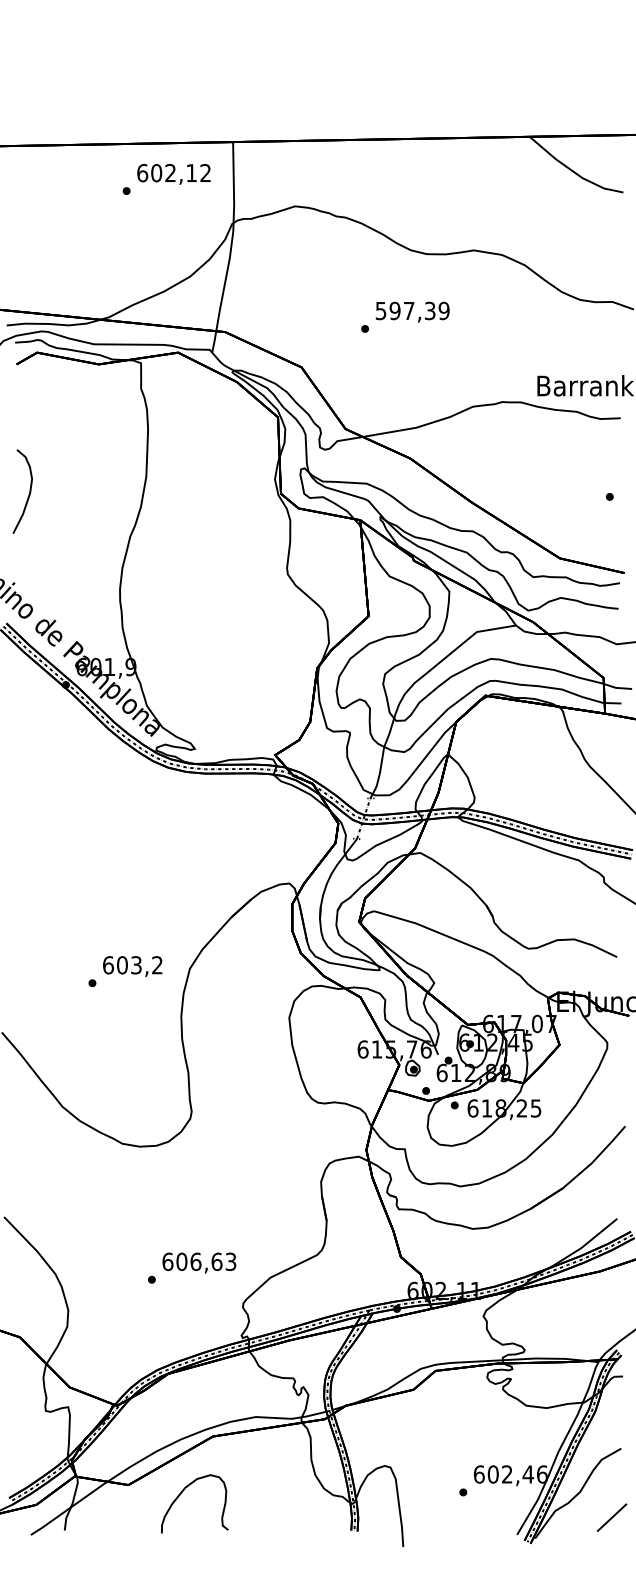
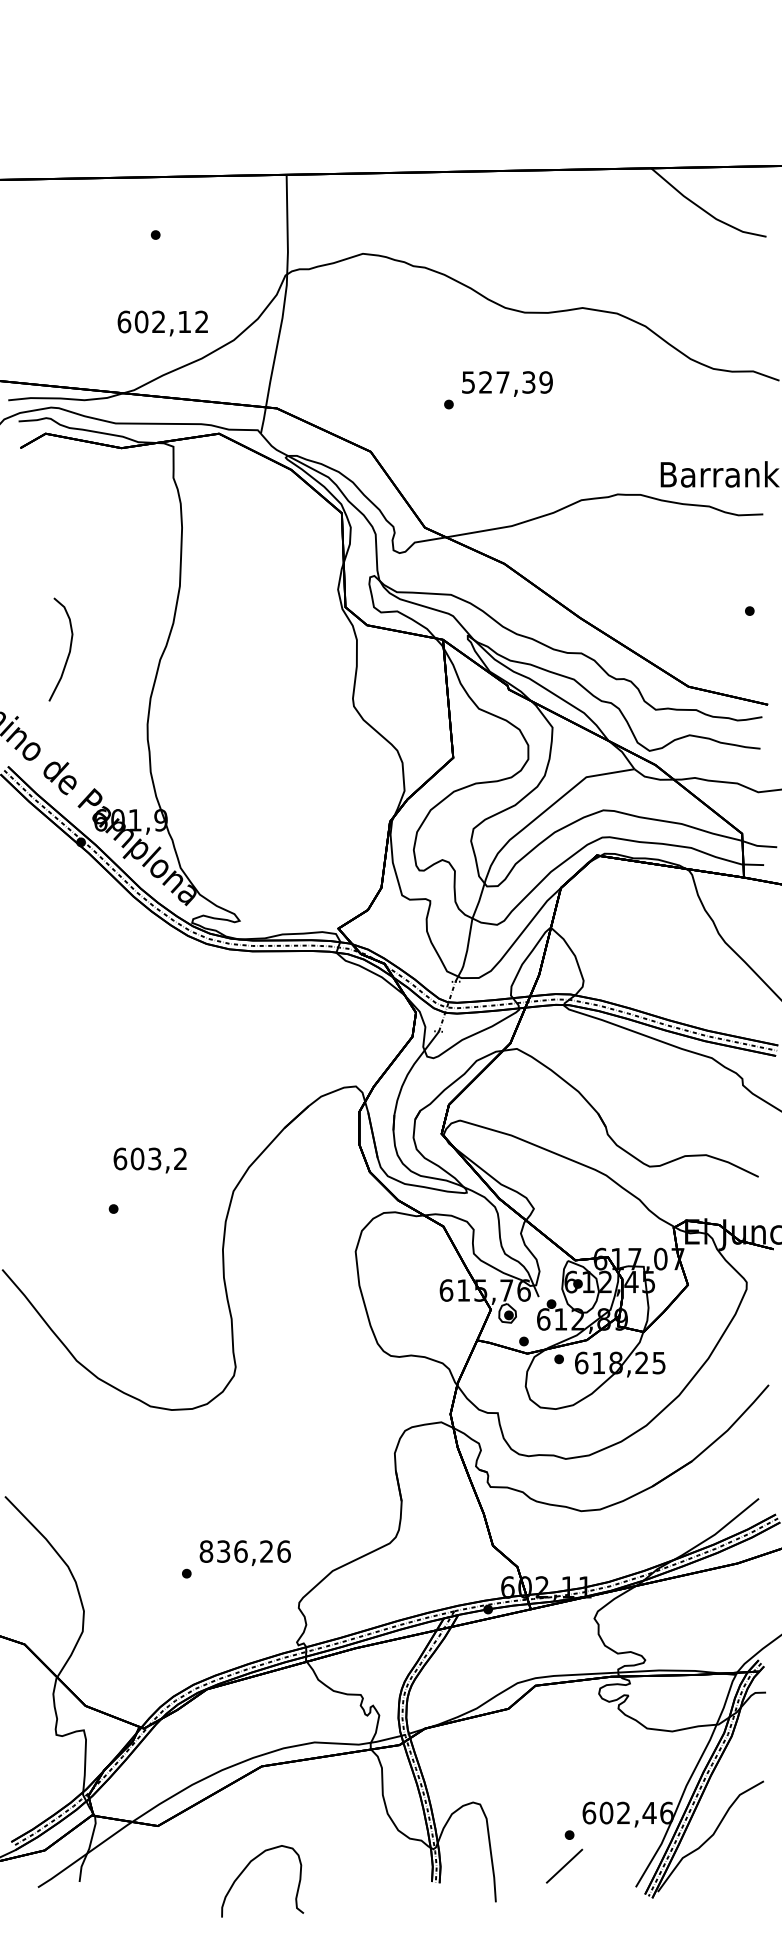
text: (173, 174) -> (162, 323), moved
text: (394, 310) -> (485, 382), 597,39 -> 527,39
curve: (28, 493) -> (68, 652), moved
text: (132, 966) -> (149, 1160), moved
text: (198, 1261) -> (244, 1551), 606,63 -> 836,26
curve: (182, 1492) -> (247, 1867), moved
line: (612, 1517) -> (564, 1865), moved

